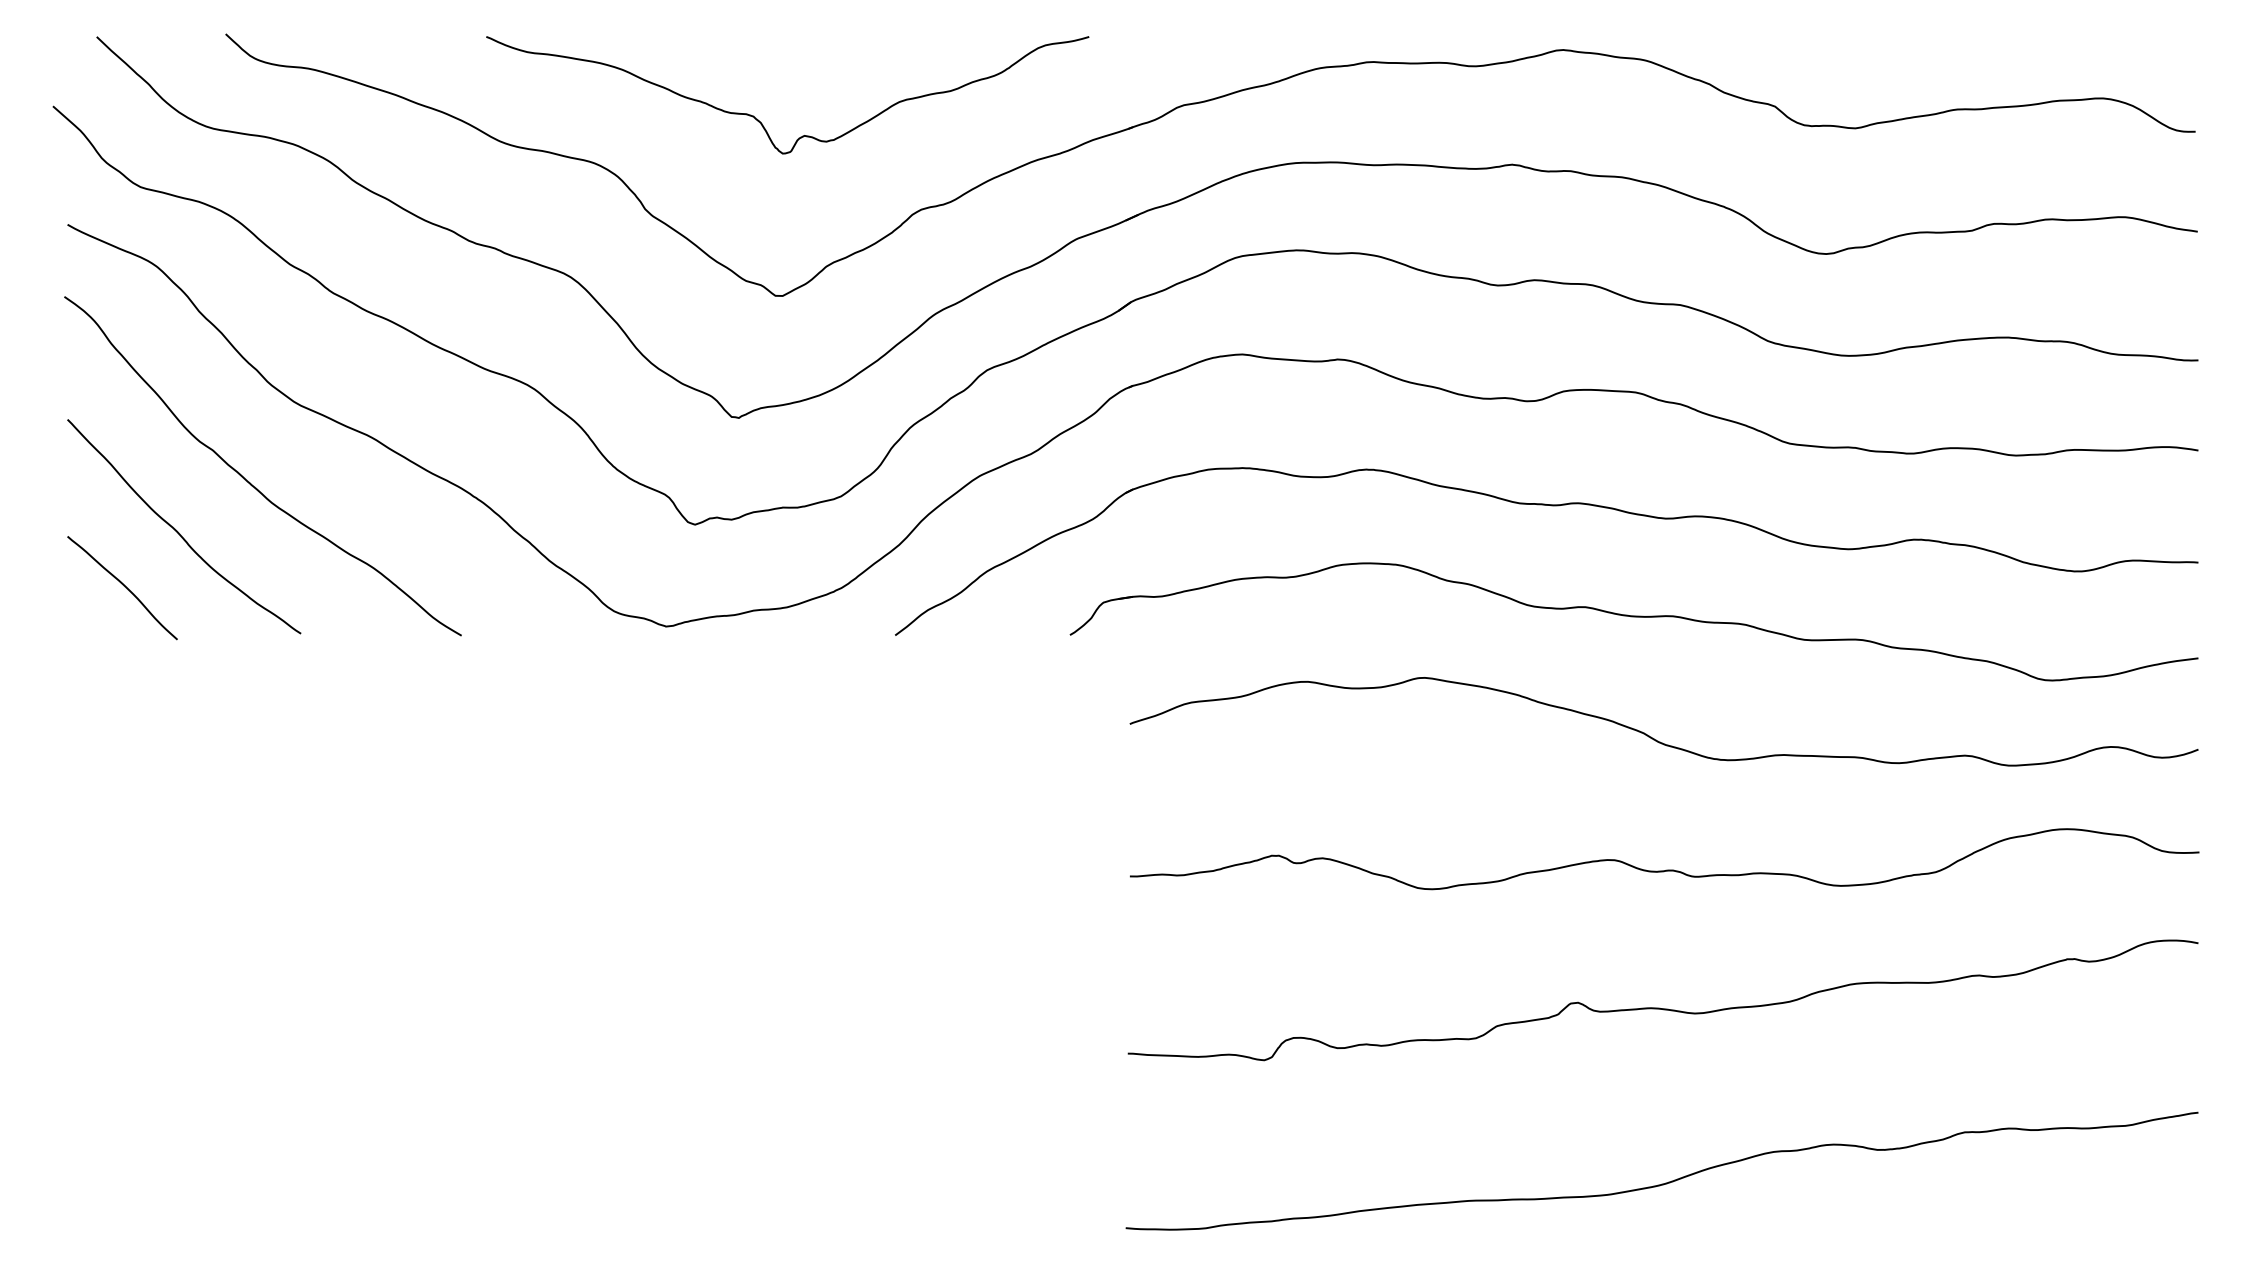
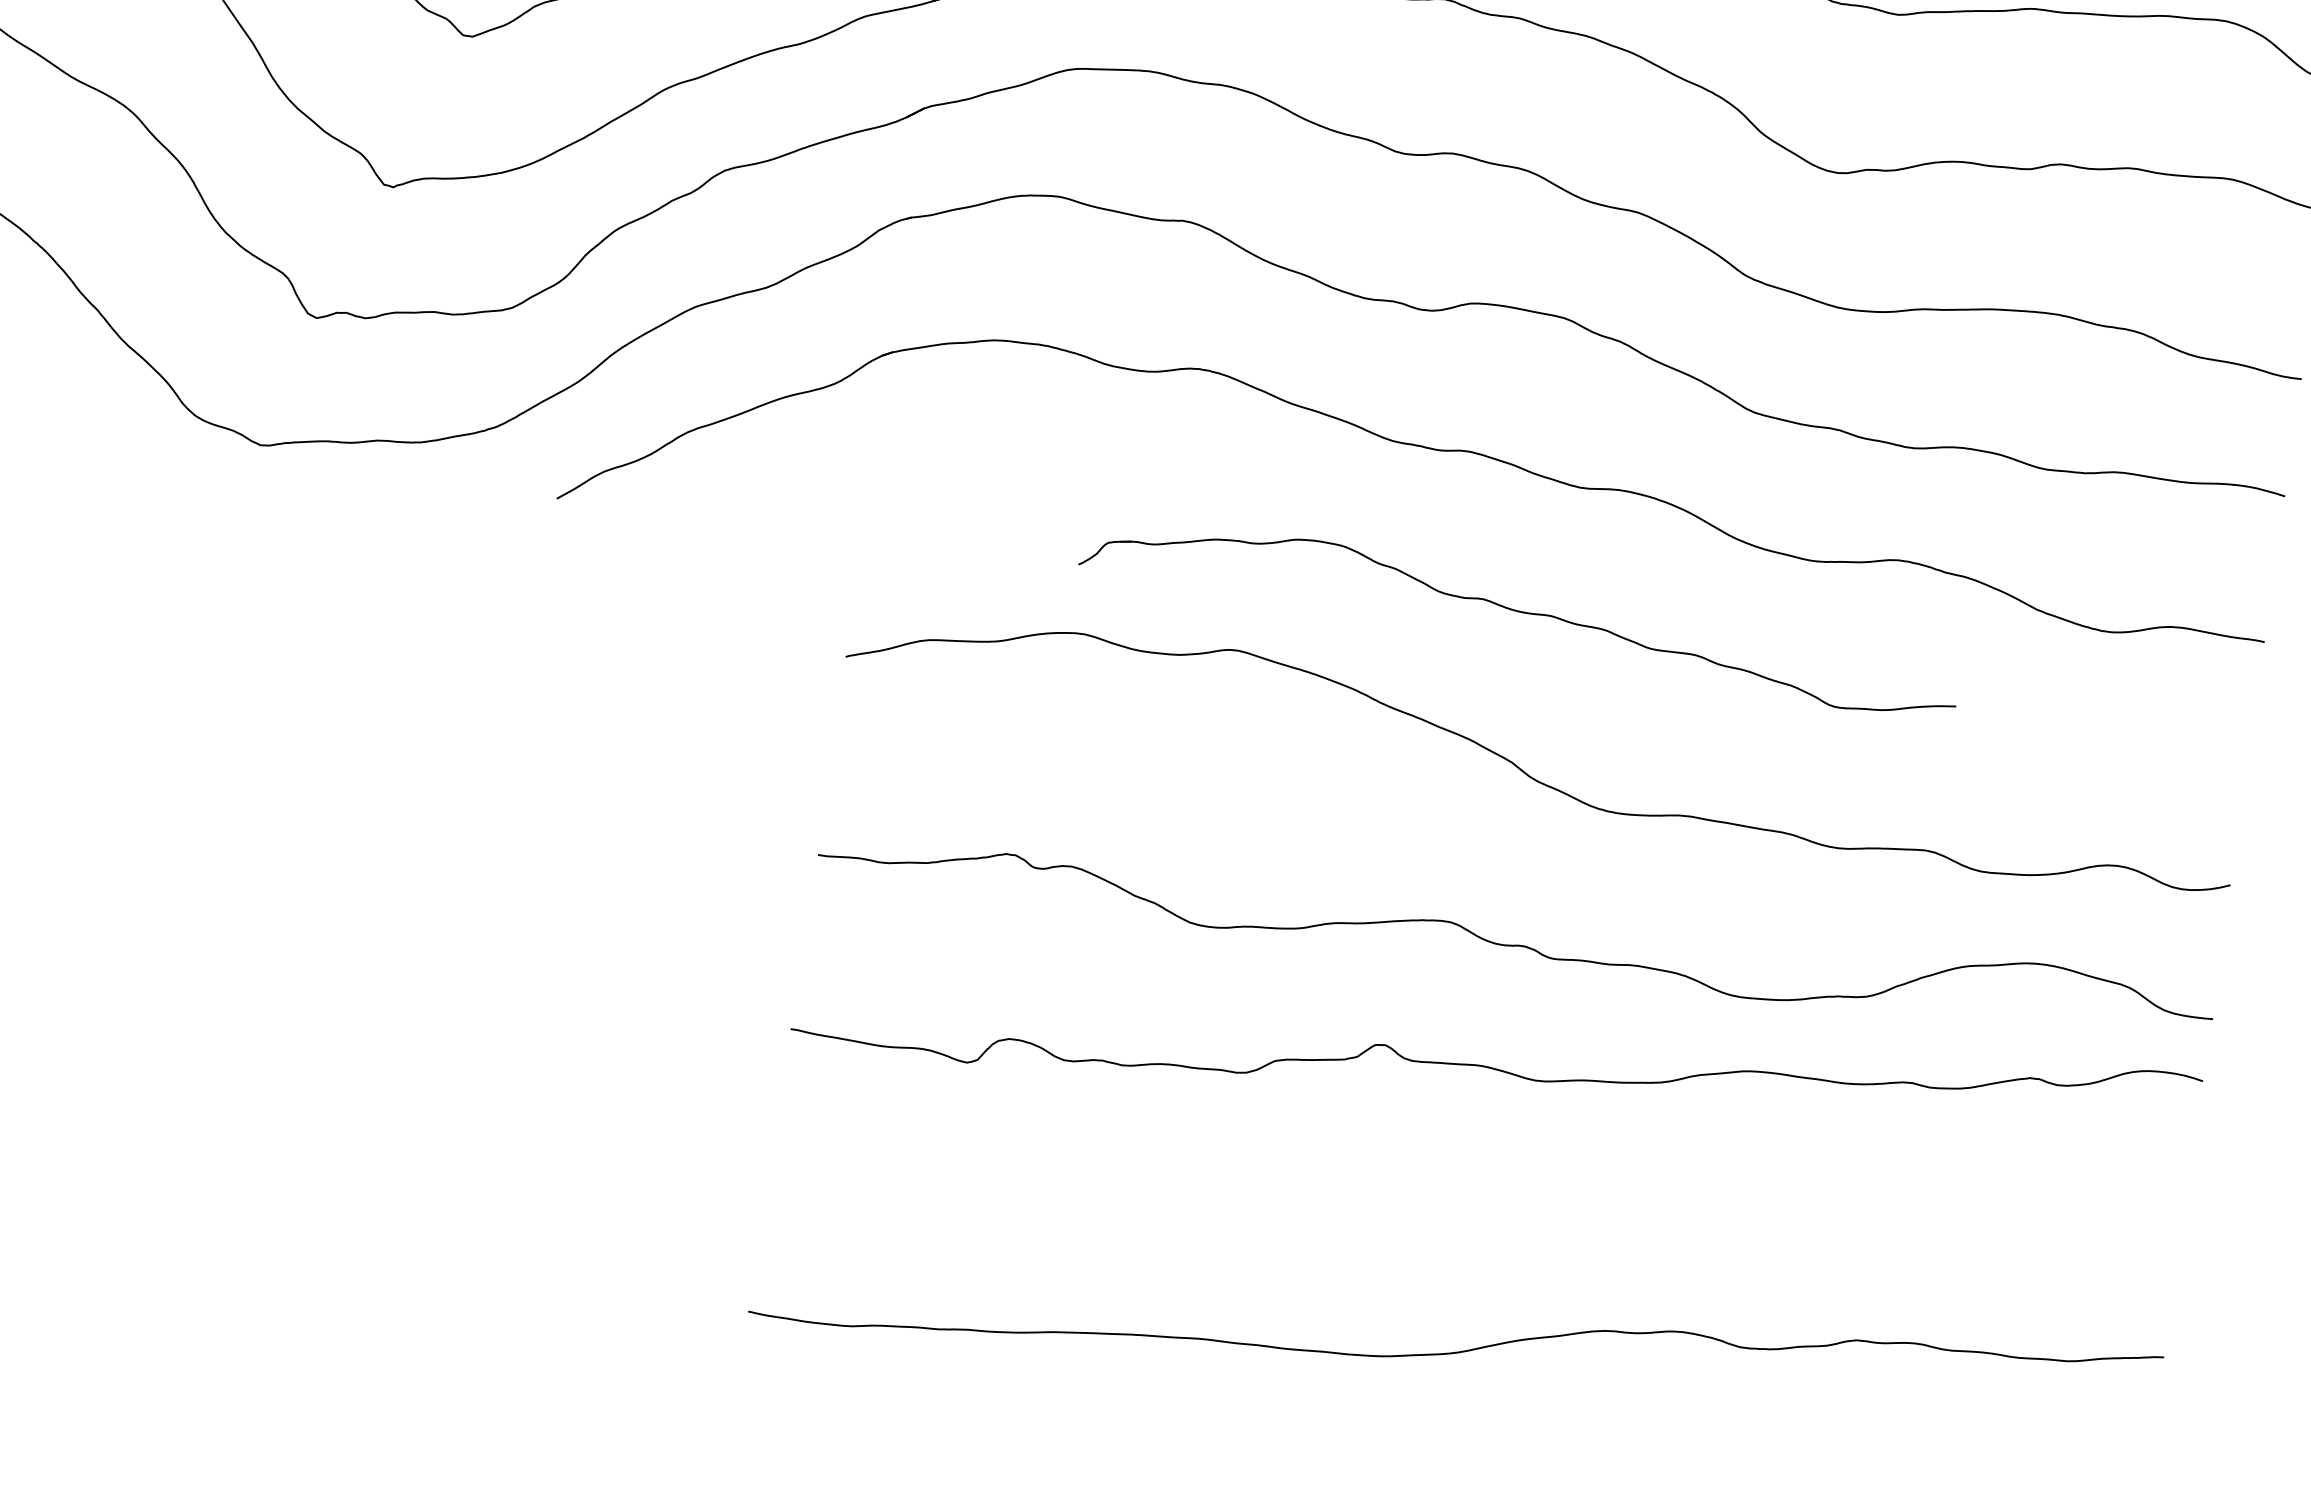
part: (1633, 621) -> (1519, 615), size x0.6
curve: (1659, 1007) -> (1490, 1066), moved

